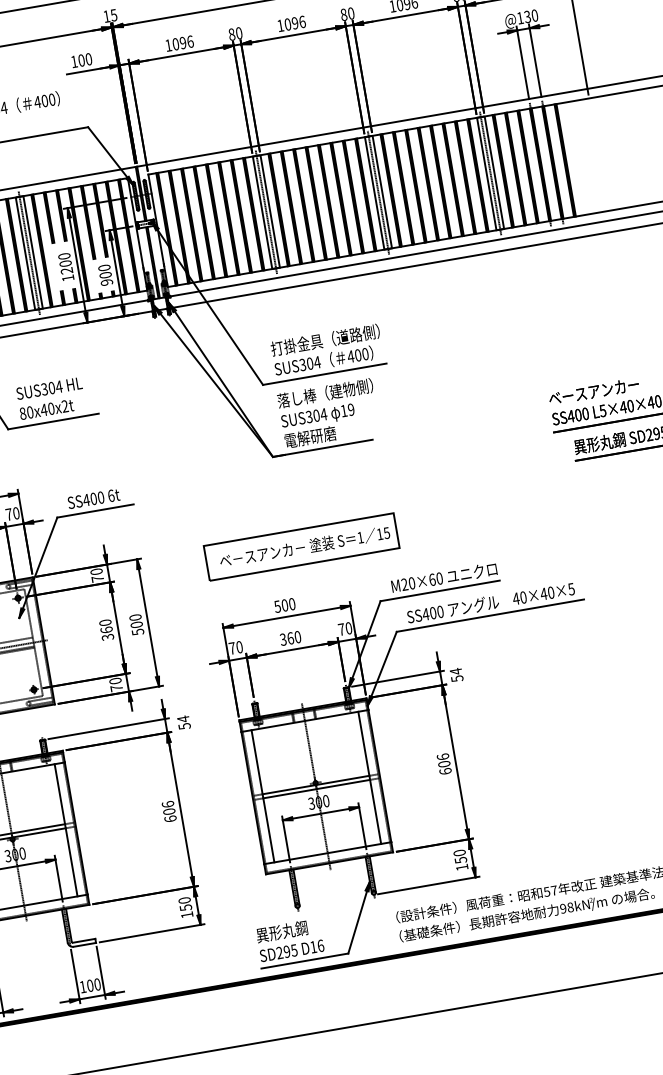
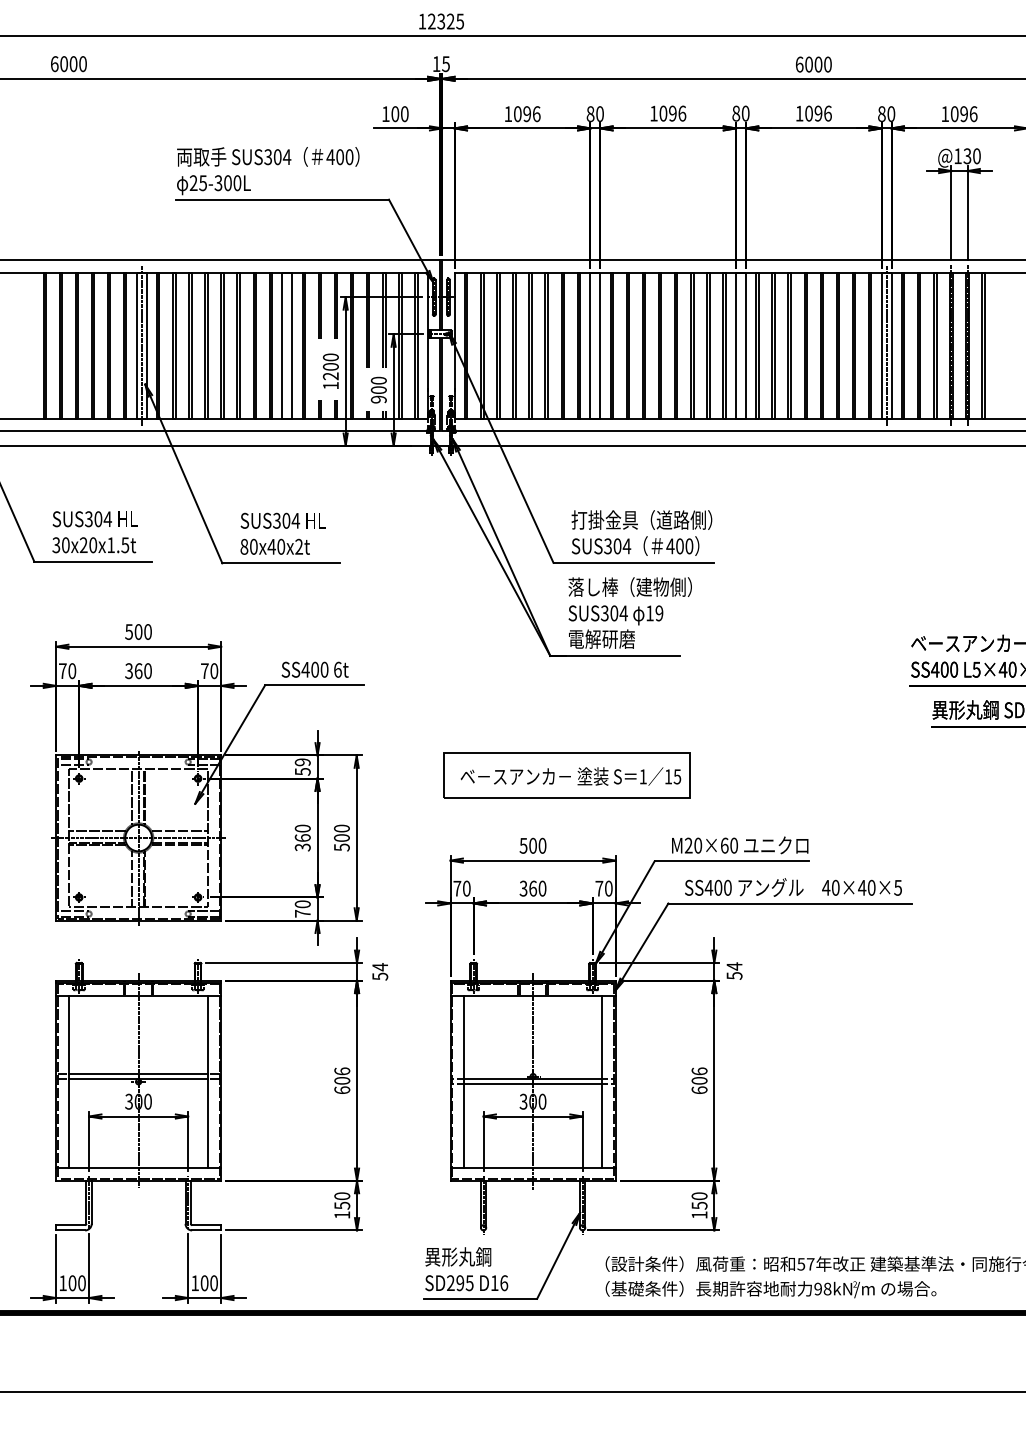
line: (378, 192) -> (741, 345), removed
line: (266, 212) -> (595, 345), removed
line: (29, 252) -> (287, 345), removed
text: (96, 575) -> (302, 766), 70 -> 59

